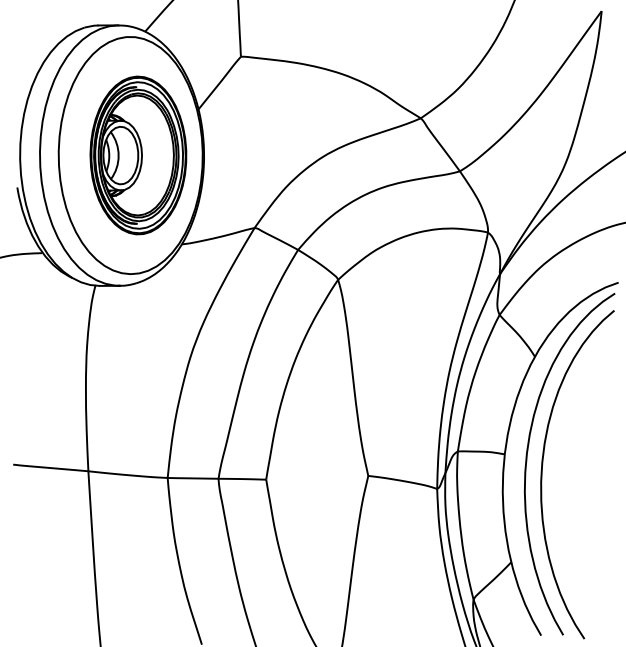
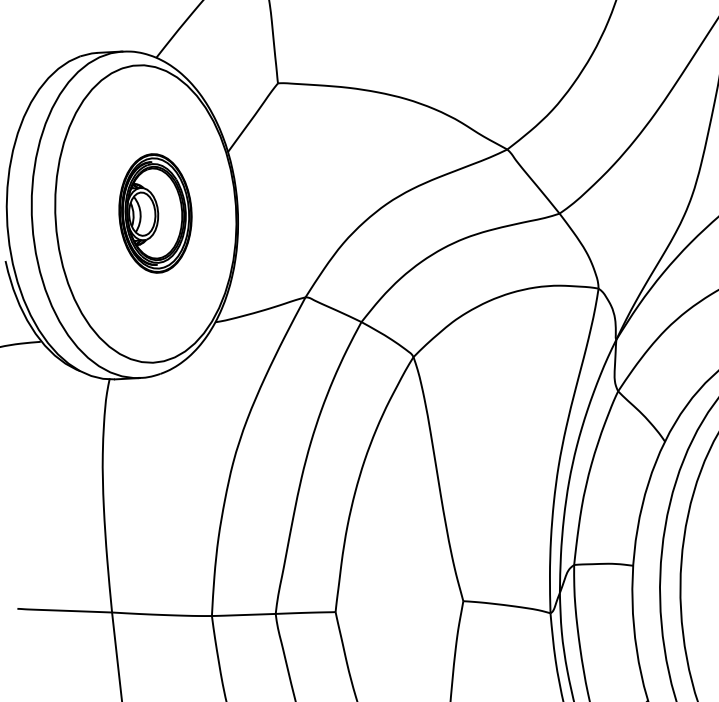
part: (138, 155) -> (155, 213), size x0.6

